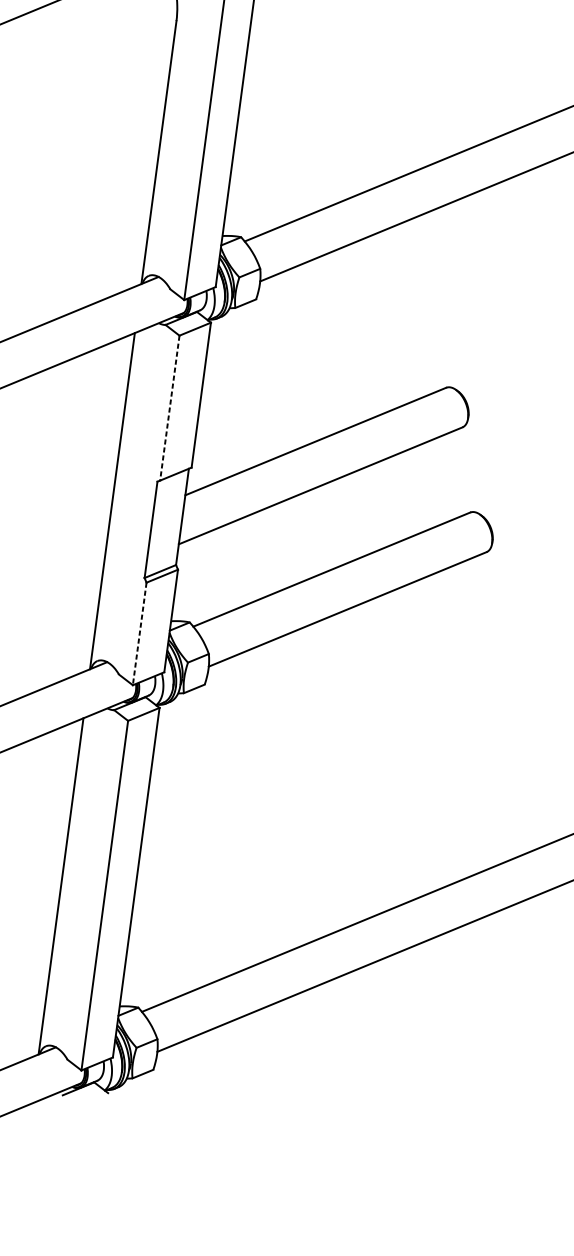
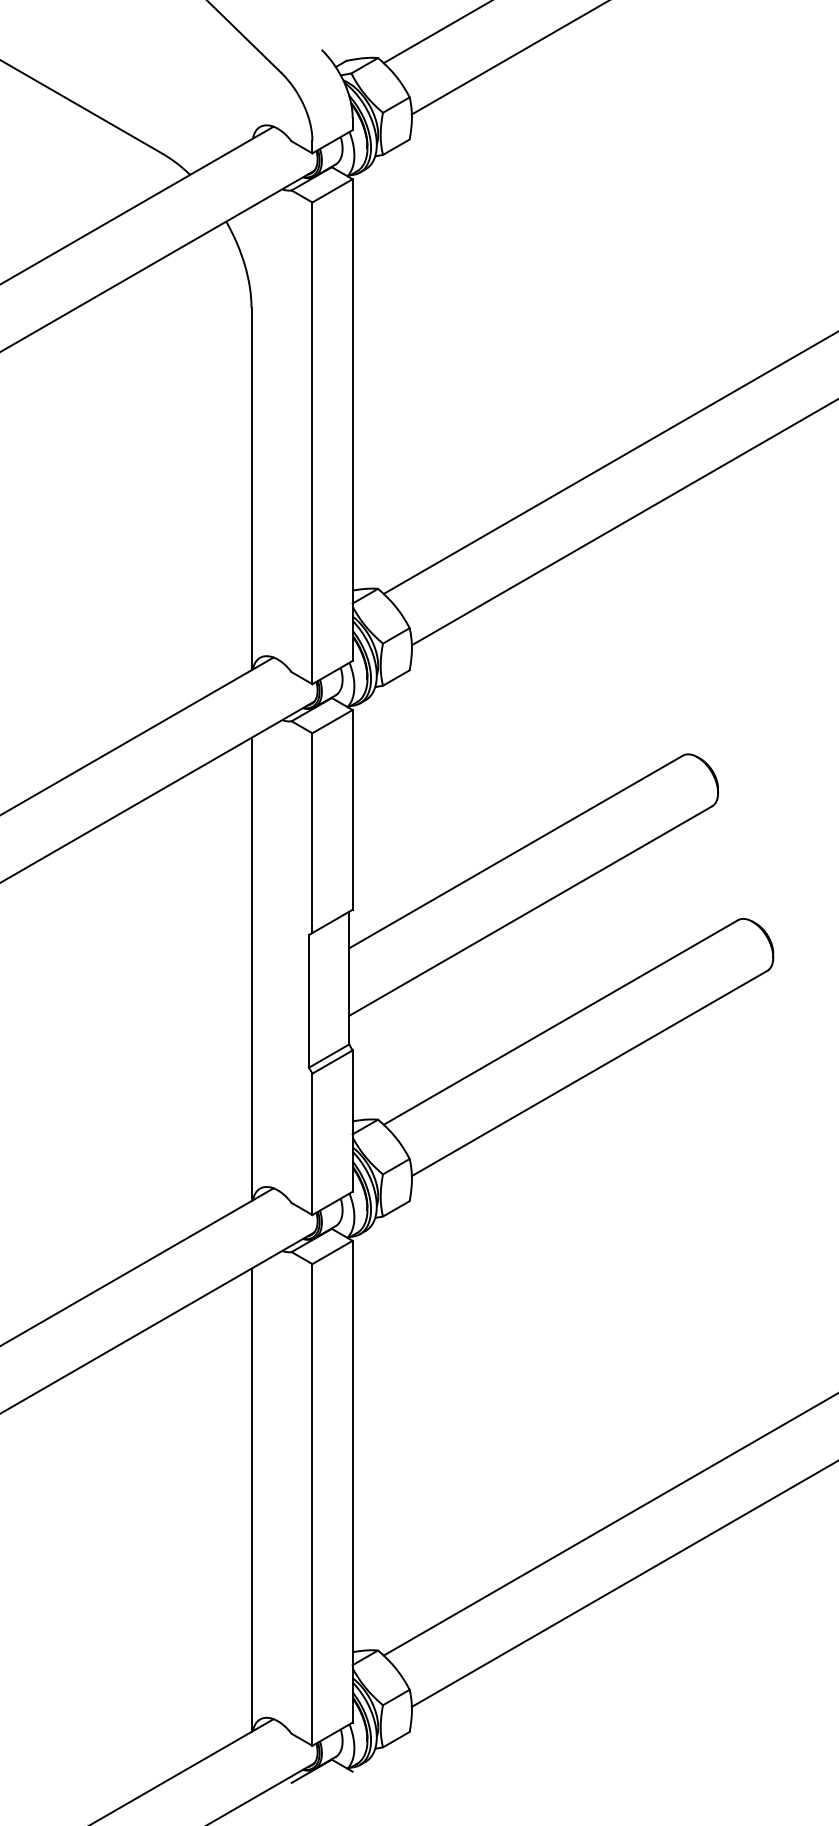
line: (169, 408) -> (312, 833), dashed -> solid
line: (139, 634) -> (312, 1144), dashed -> solid

